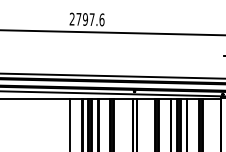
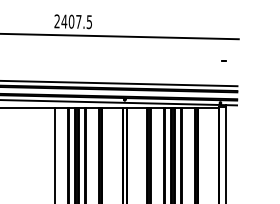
text: (90, 19) -> (76, 21), 2797.6 -> 2407.5

